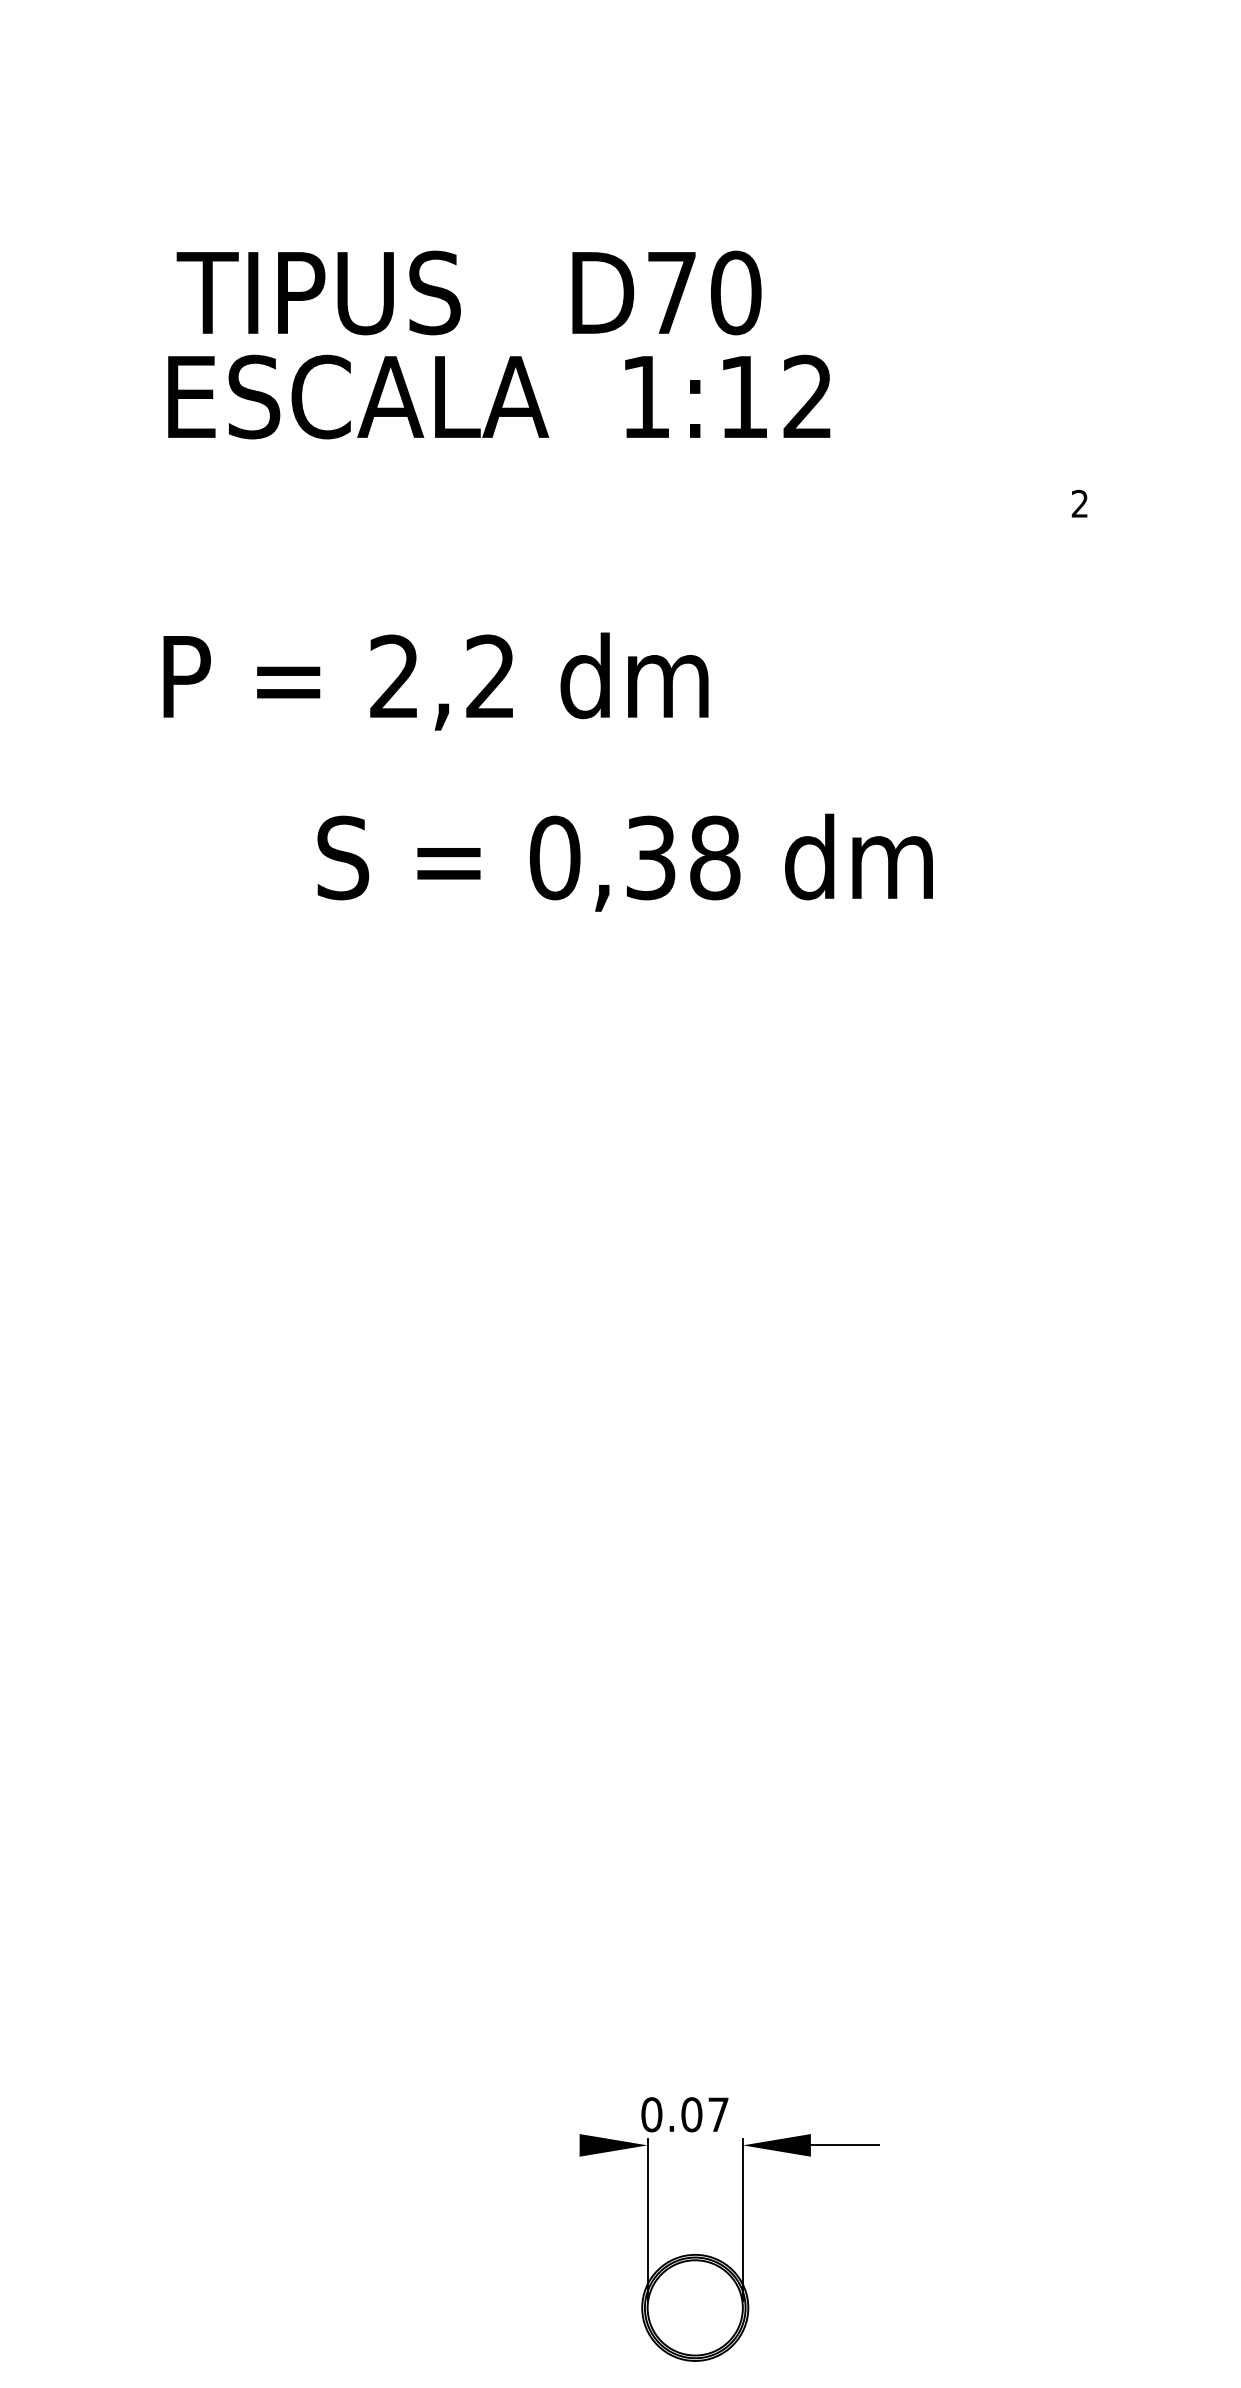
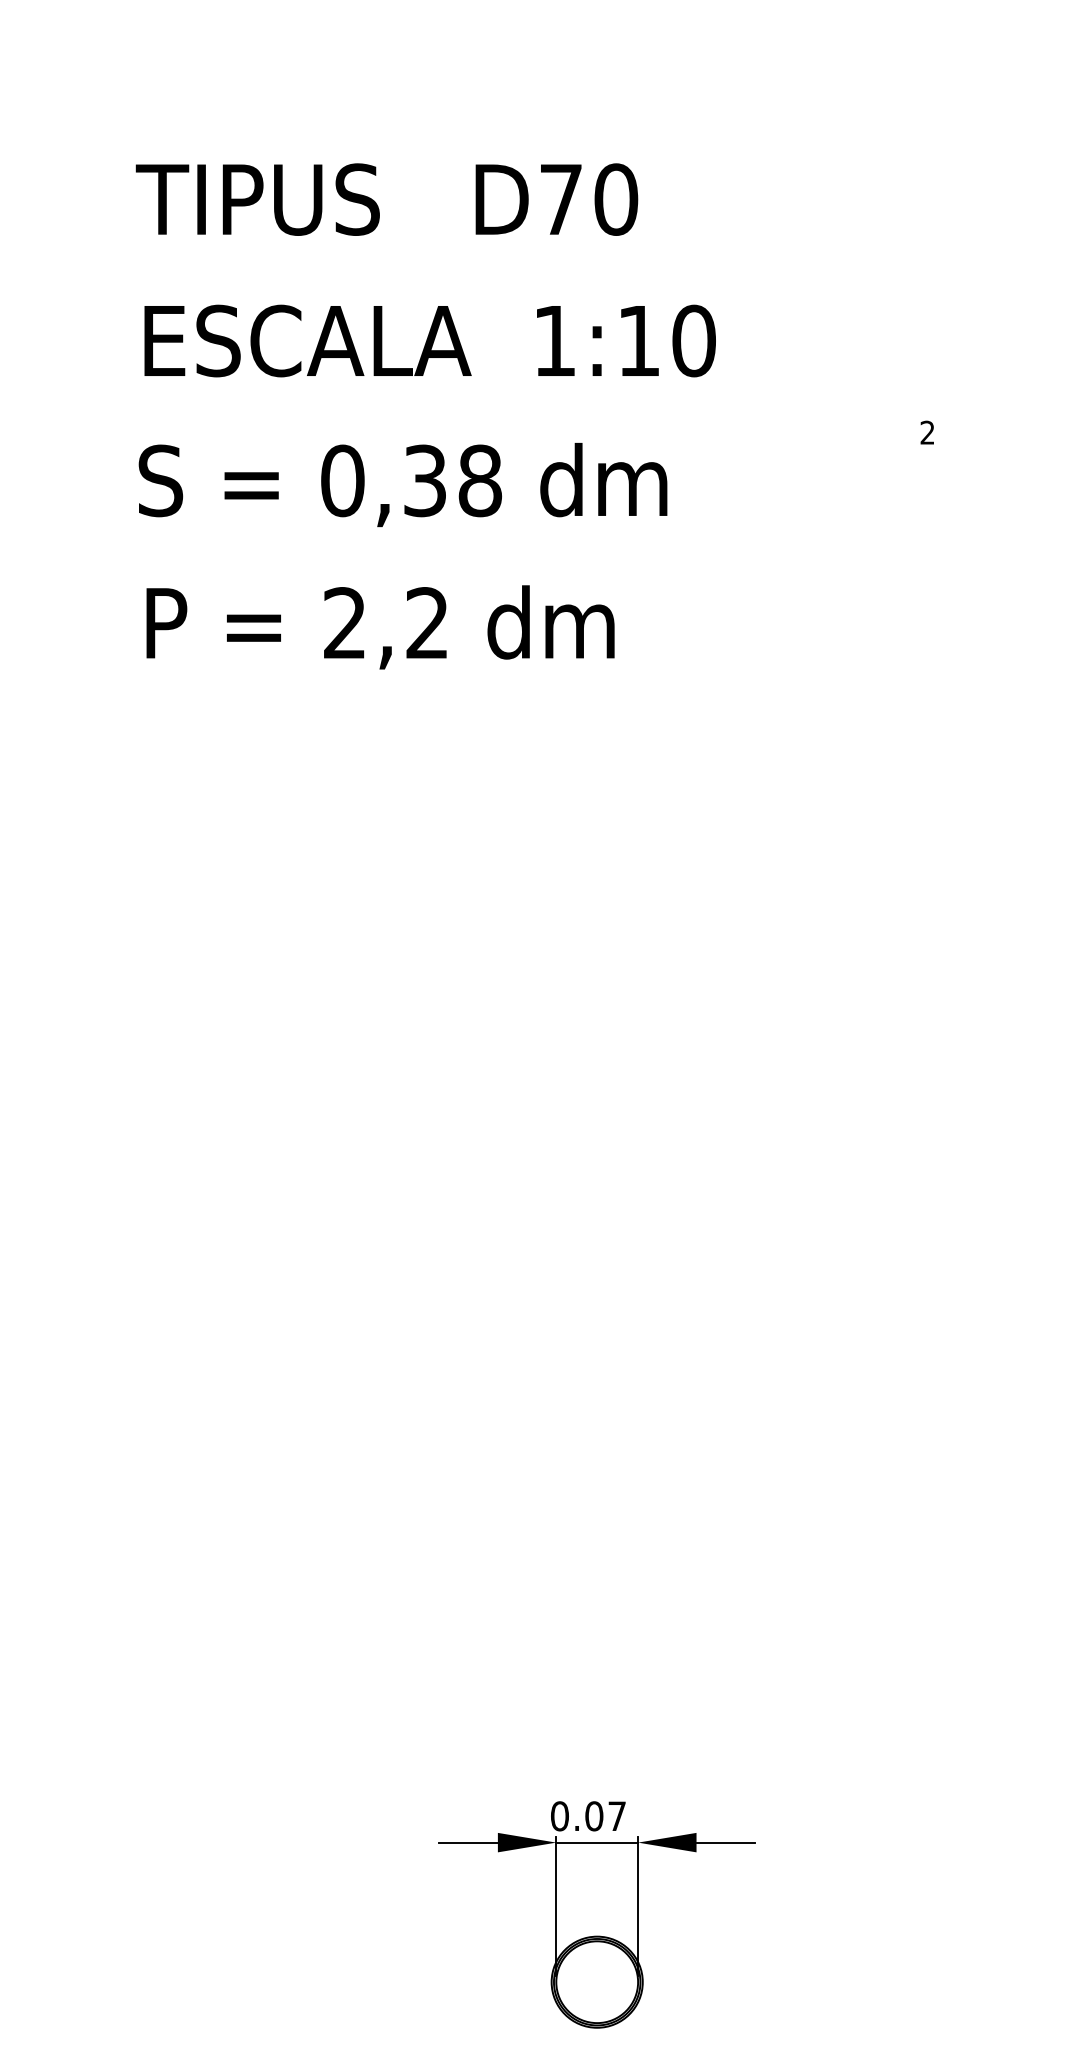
text: (468, 292) -> (386, 199), moved
text: (807, 396) -> (693, 340), 1:12 -> 1:10
text: (435, 681) -> (380, 627), moved
text: (624, 863) -> (402, 485), moved
line: (545, 2145) -> (468, 1842), added
line: (695, 2145) -> (597, 1842), added

